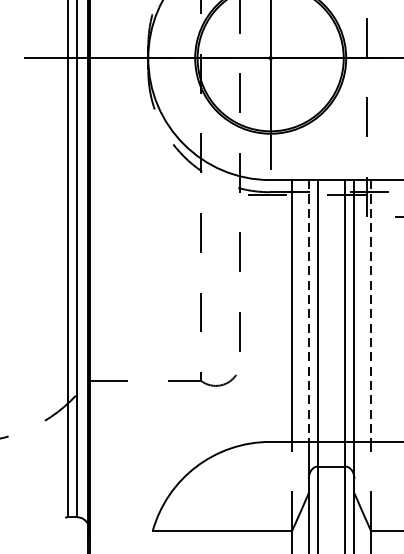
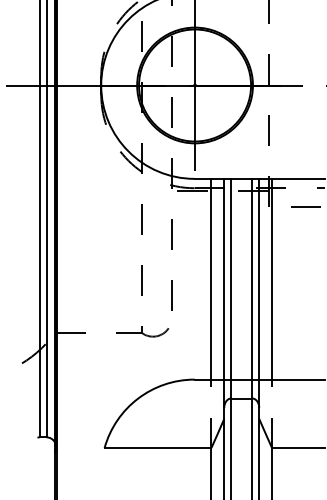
line: (309, 311) -> (224, 279), dashed -> solid
line: (371, 311) -> (272, 279), dashed -> solid

